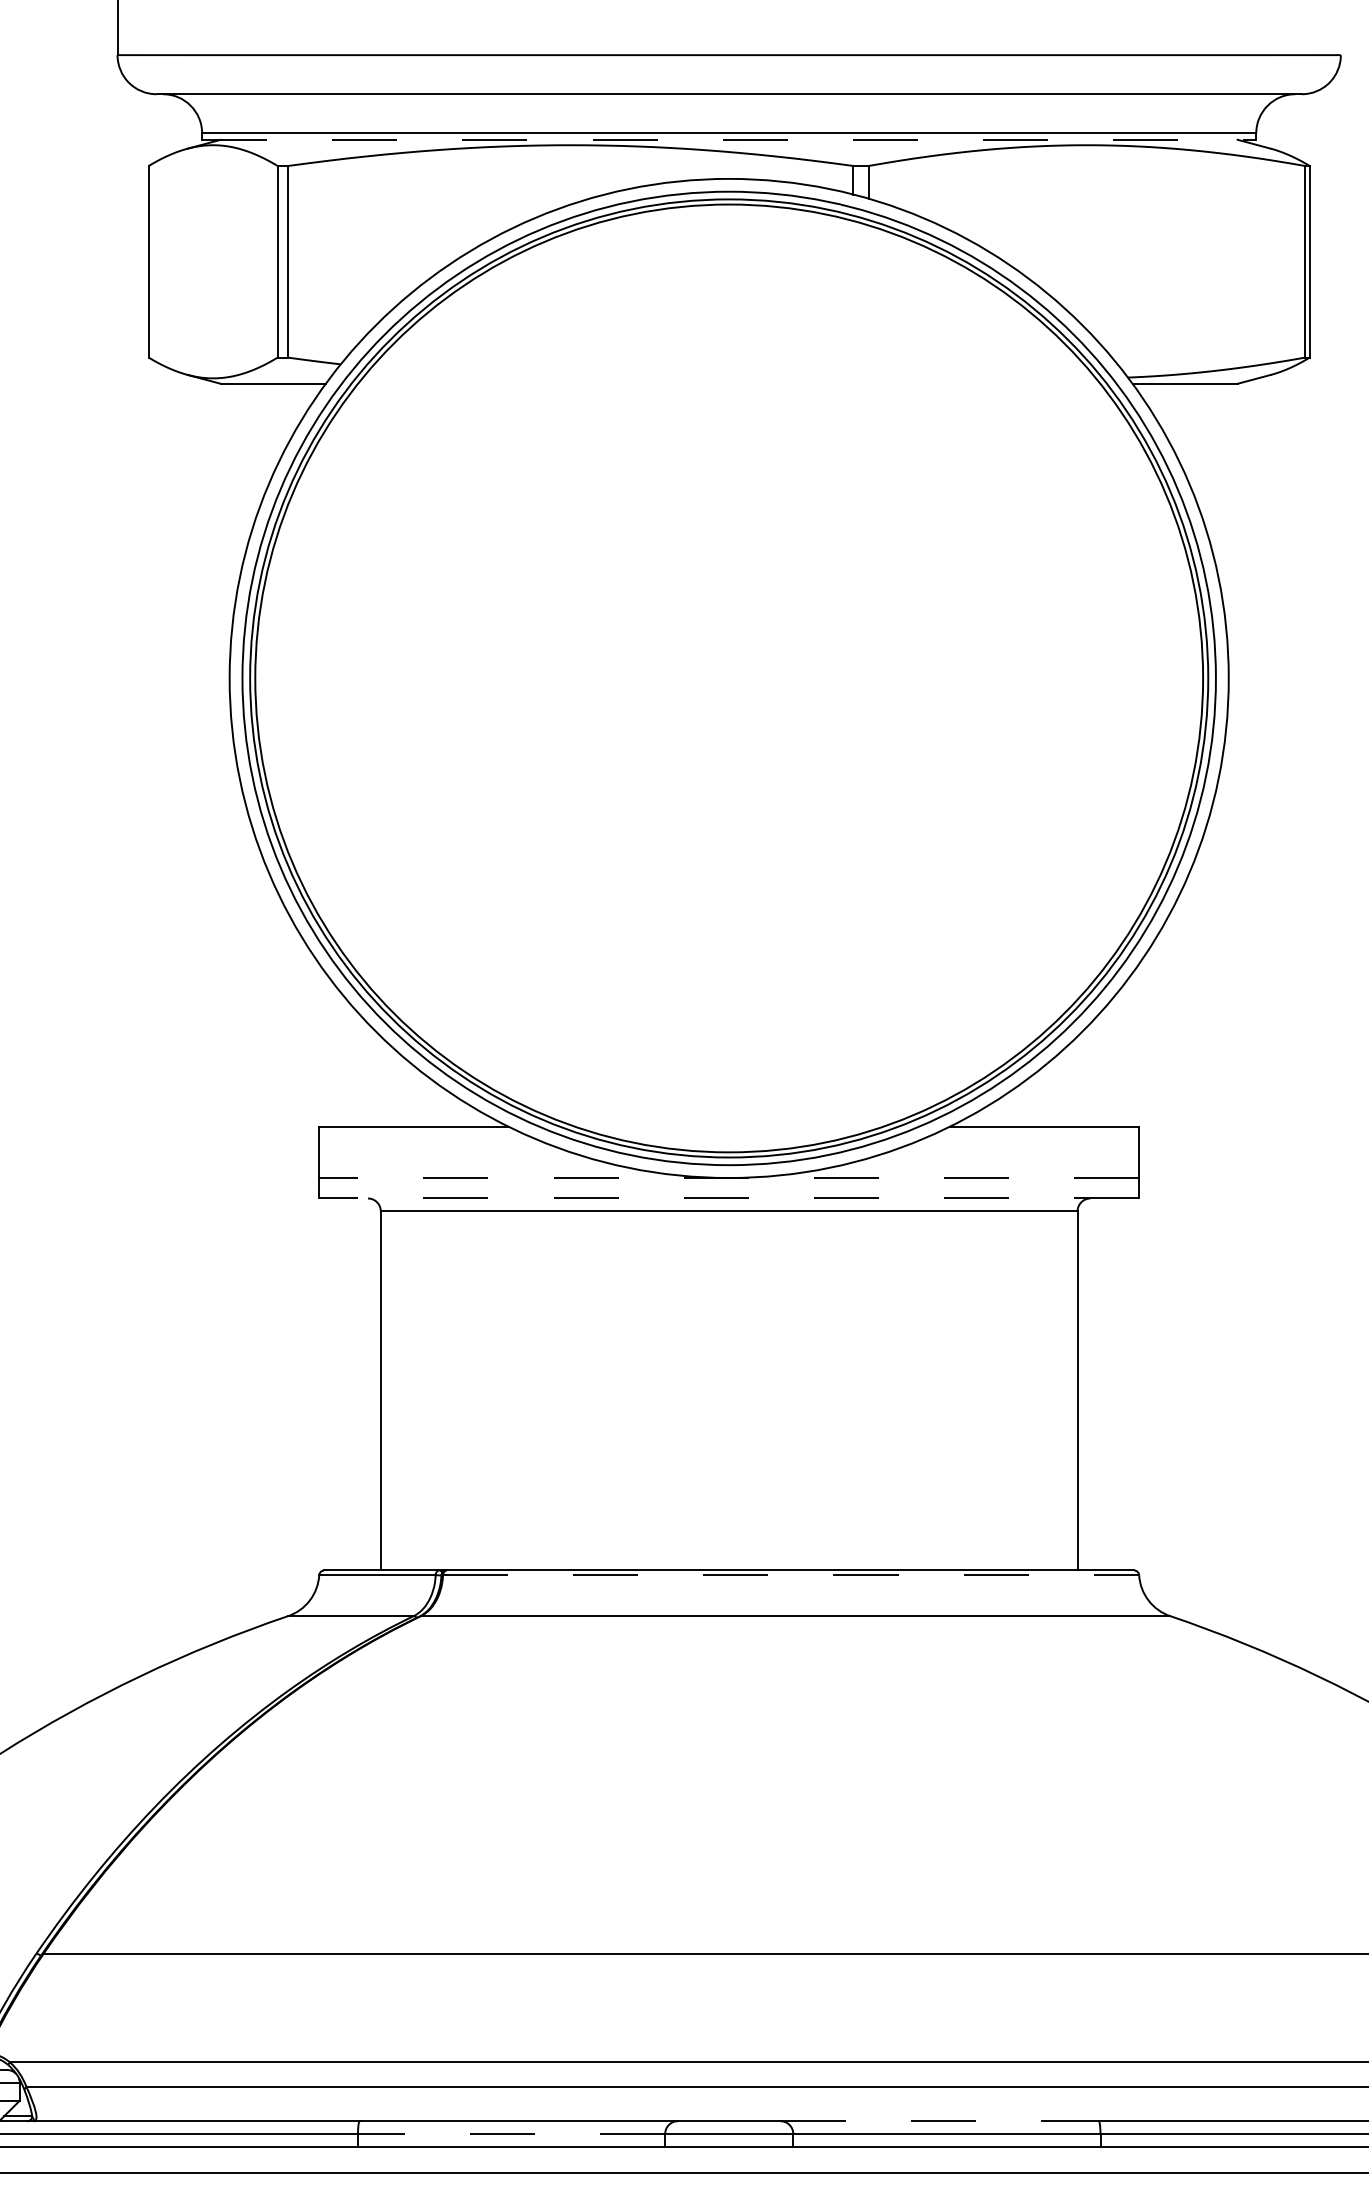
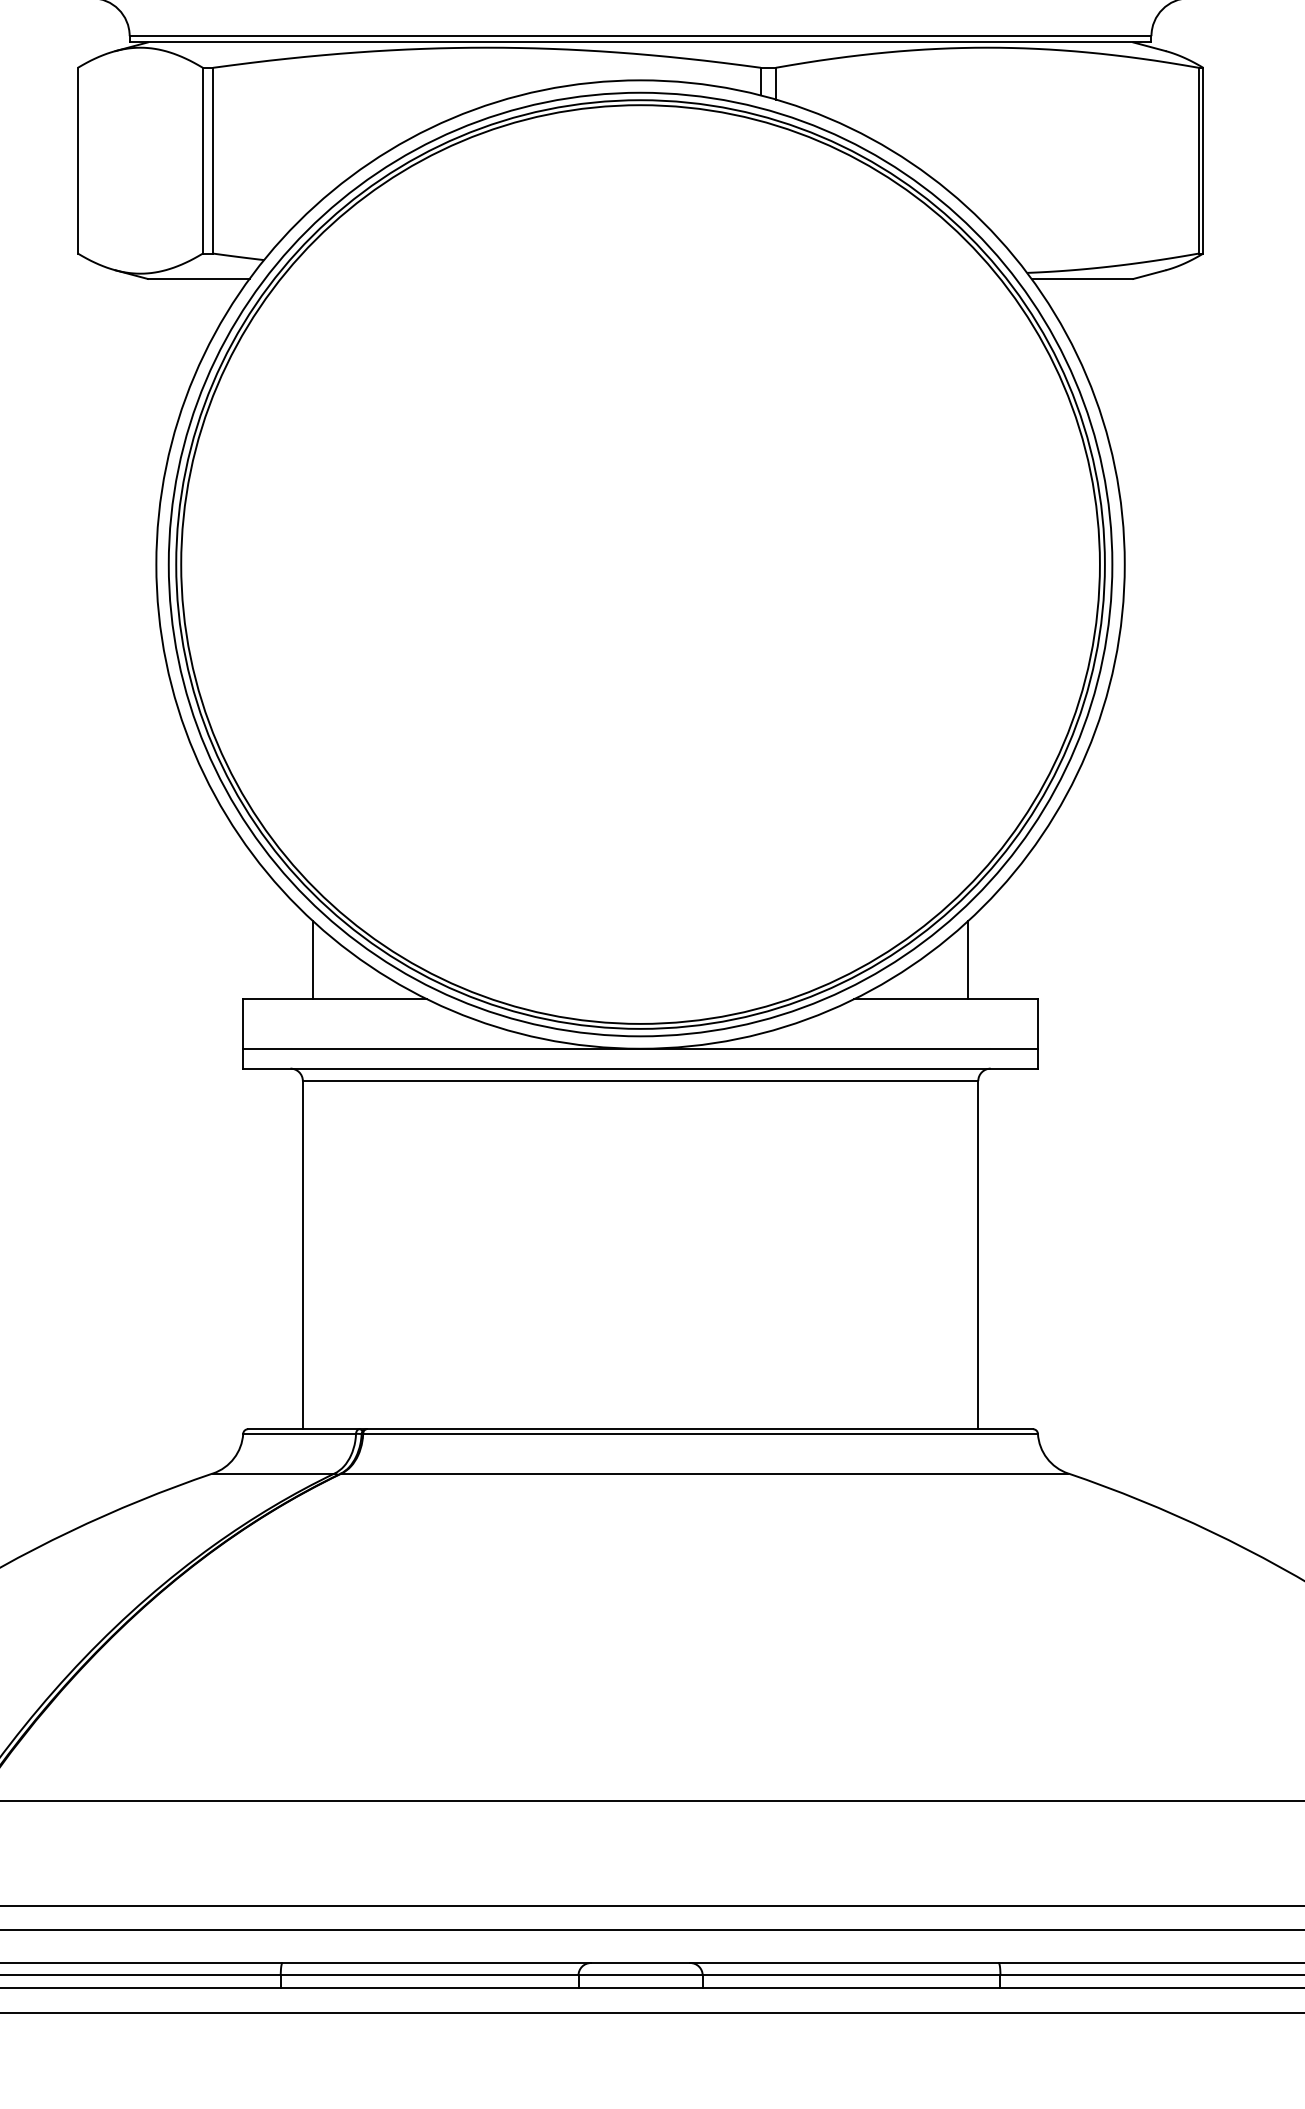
line: (729, 139) -> (640, 42), dashed -> solid
line: (391, 1086) -> (313, 960), added
line: (1067, 1086) -> (968, 960), added
line: (729, 1178) -> (640, 1049), dashed -> solid
line: (729, 1198) -> (640, 1068), dashed -> solid
line: (791, 1575) -> (700, 1434), dashed -> solid
line: (940, 2121) -> (845, 1963), dashed -> solid
line: (511, 2134) -> (429, 1975), dashed -> solid

